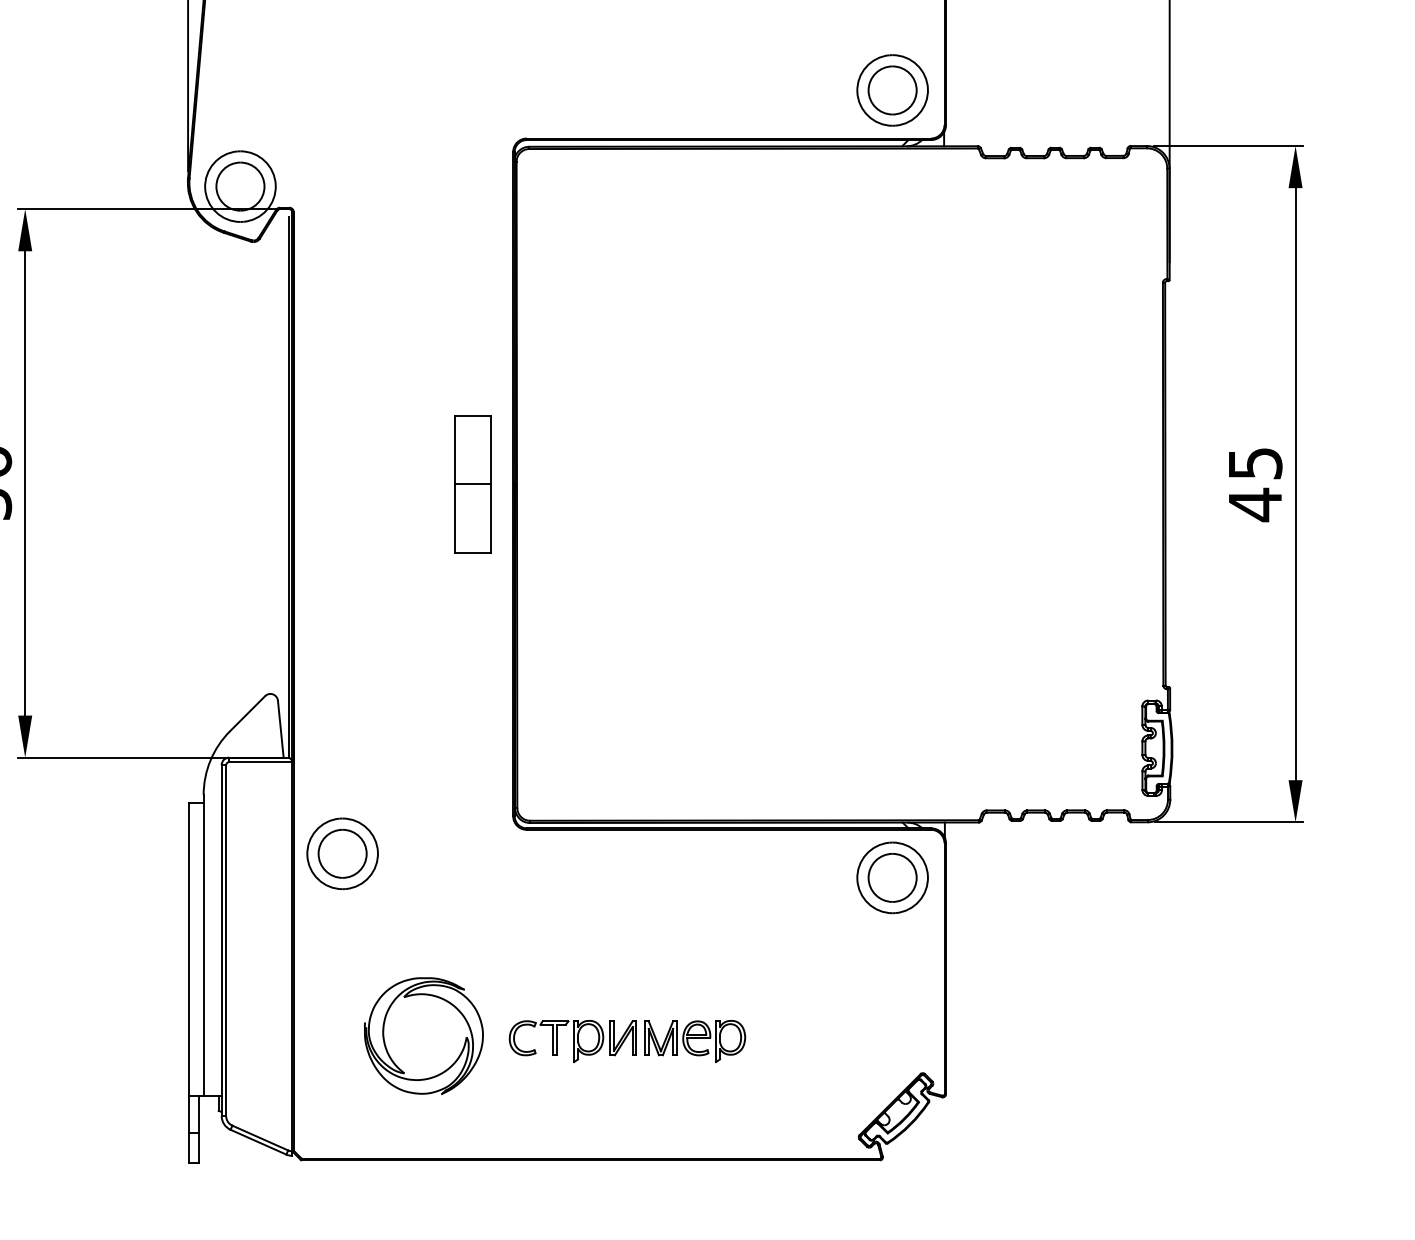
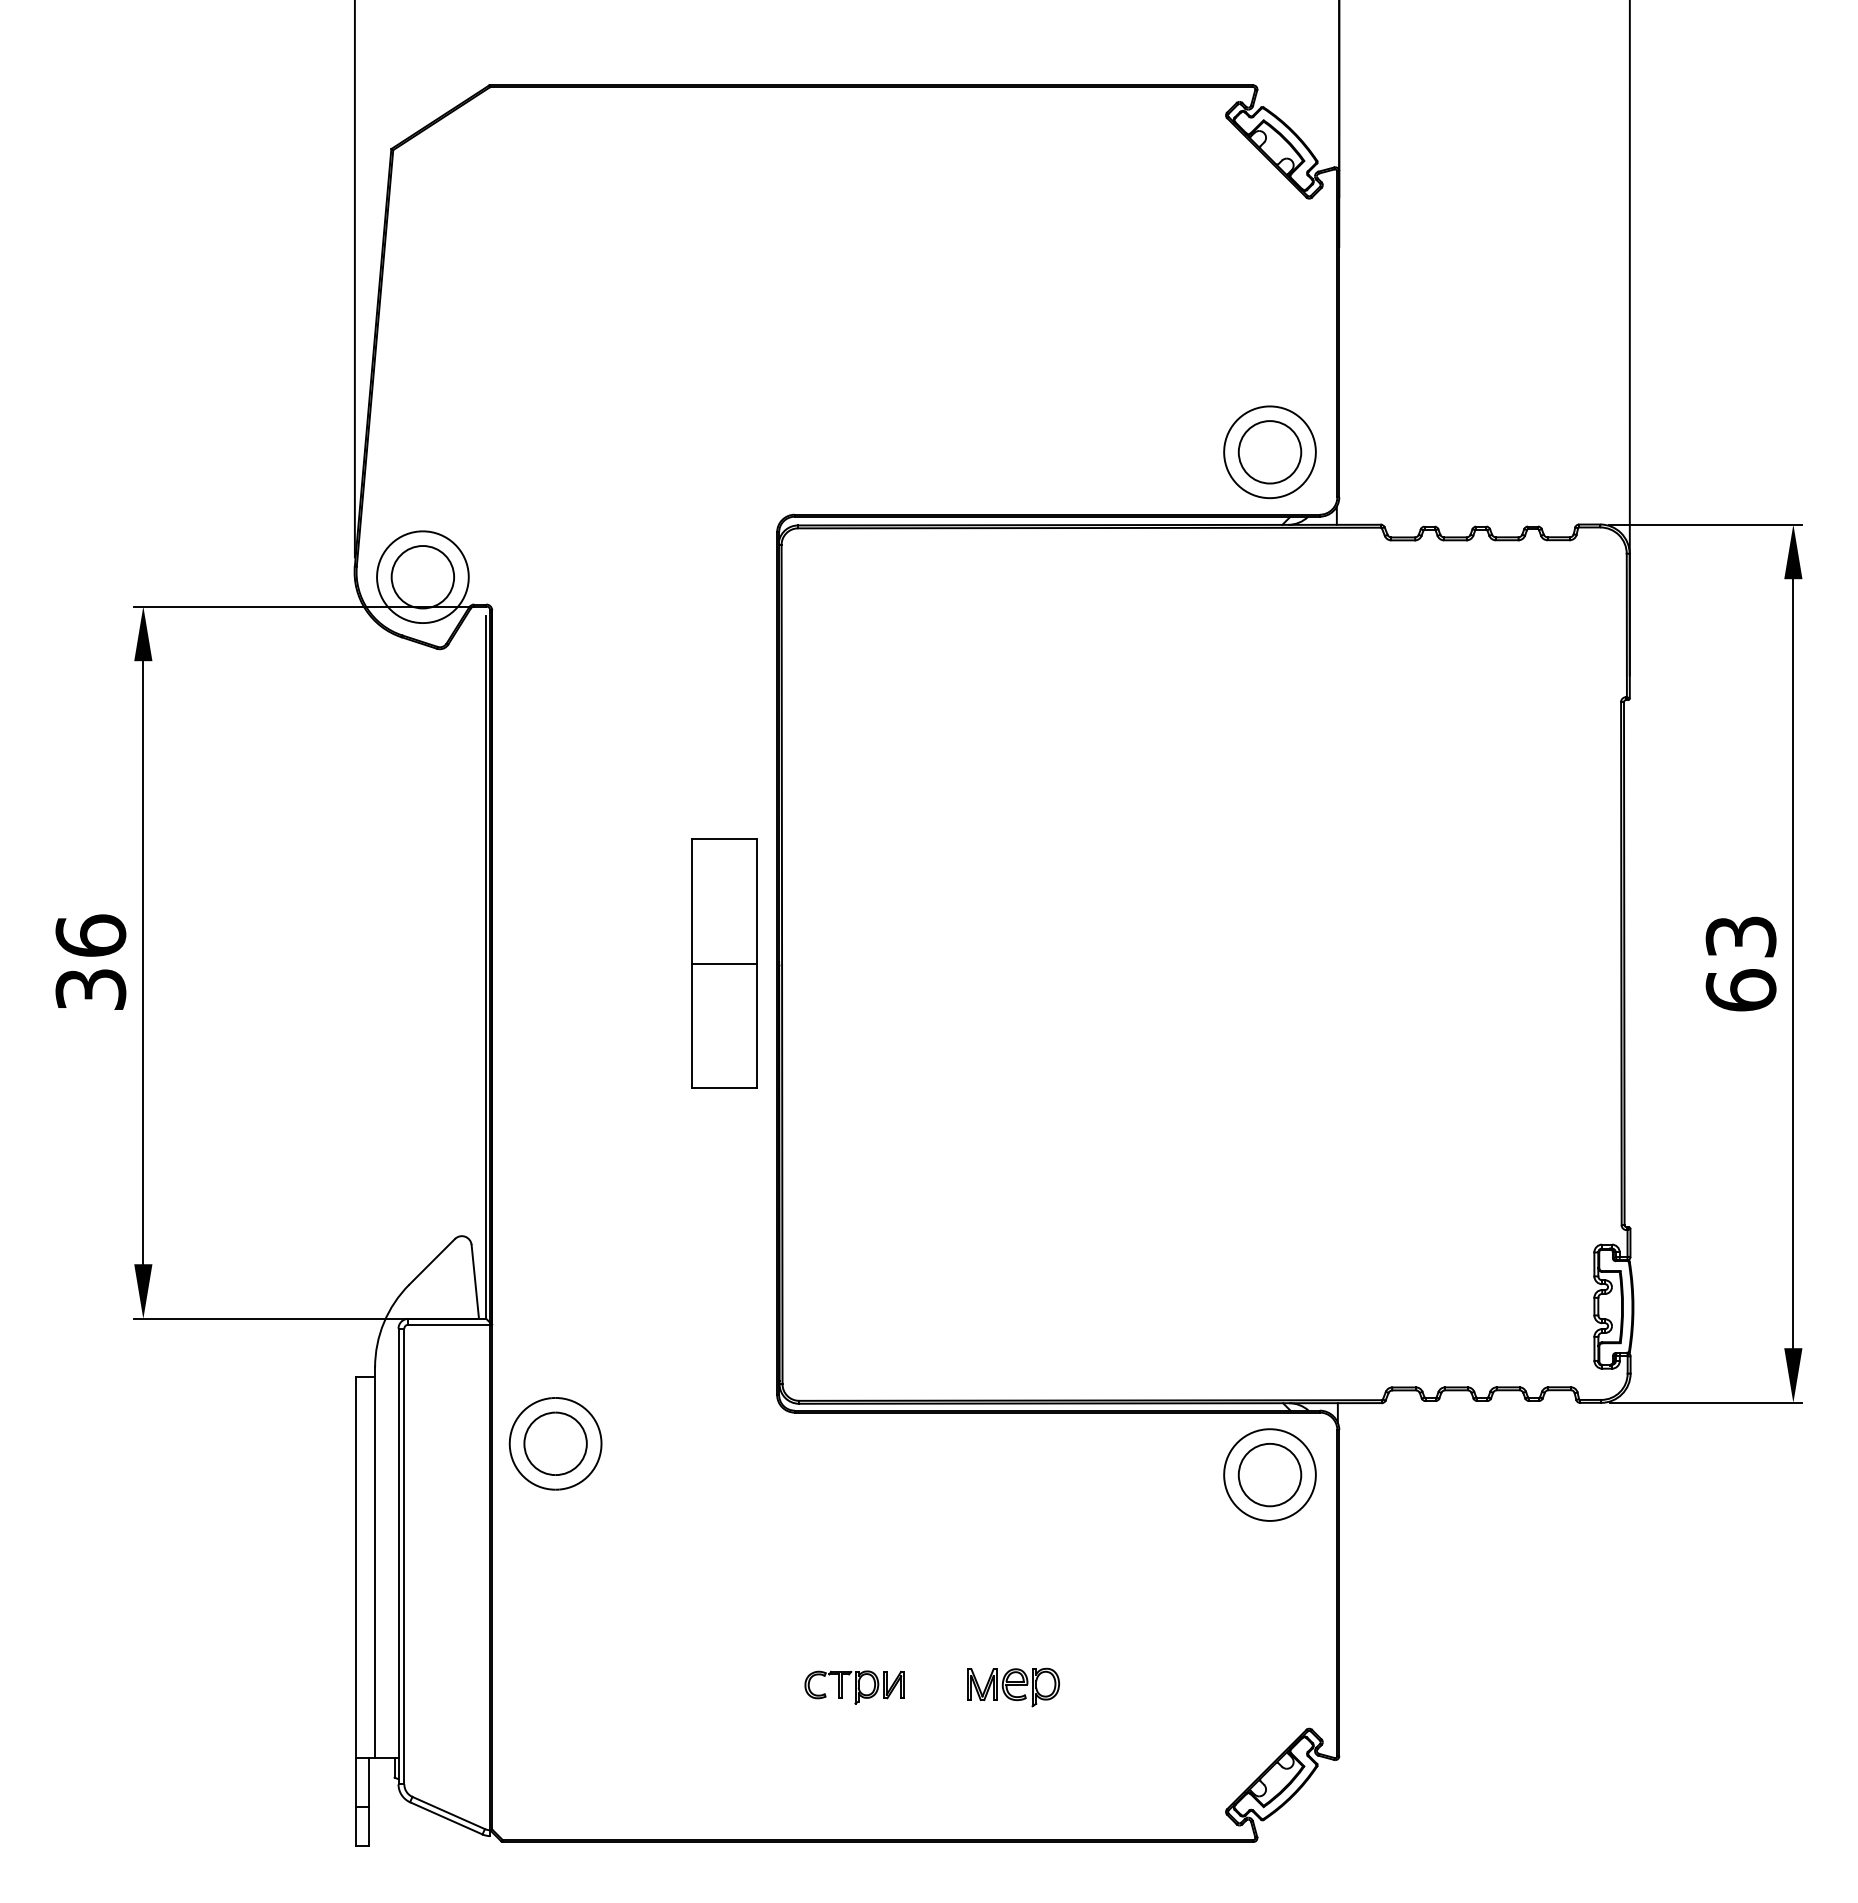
part: (472, 484) -> (724, 963), size x1.4
text: (1254, 484) -> (1740, 964), 45 -> 63
part: (572, 1041) -> (854, 1687), size x0.6
part: (695, 1041) -> (1013, 1687), size x0.7
part: (387, 1049) -> (613, 1697), removed

